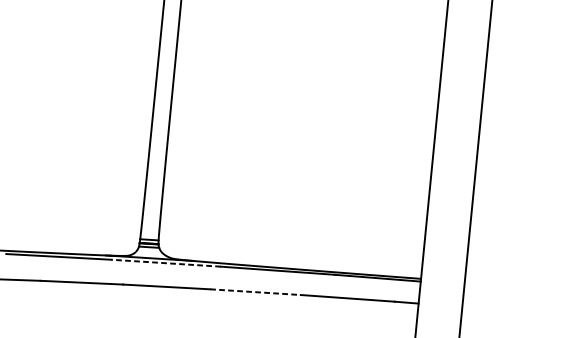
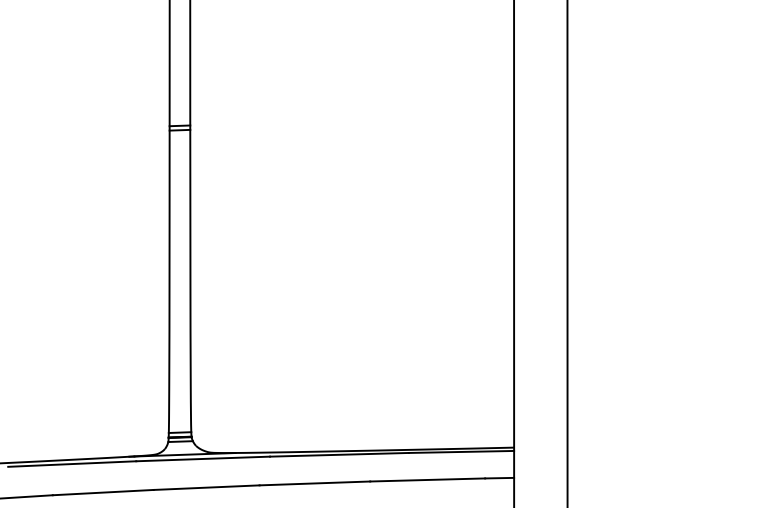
line: (166, 262) -> (203, 458), dashed -> solid
line: (255, 292) -> (315, 483), dashed -> solid

